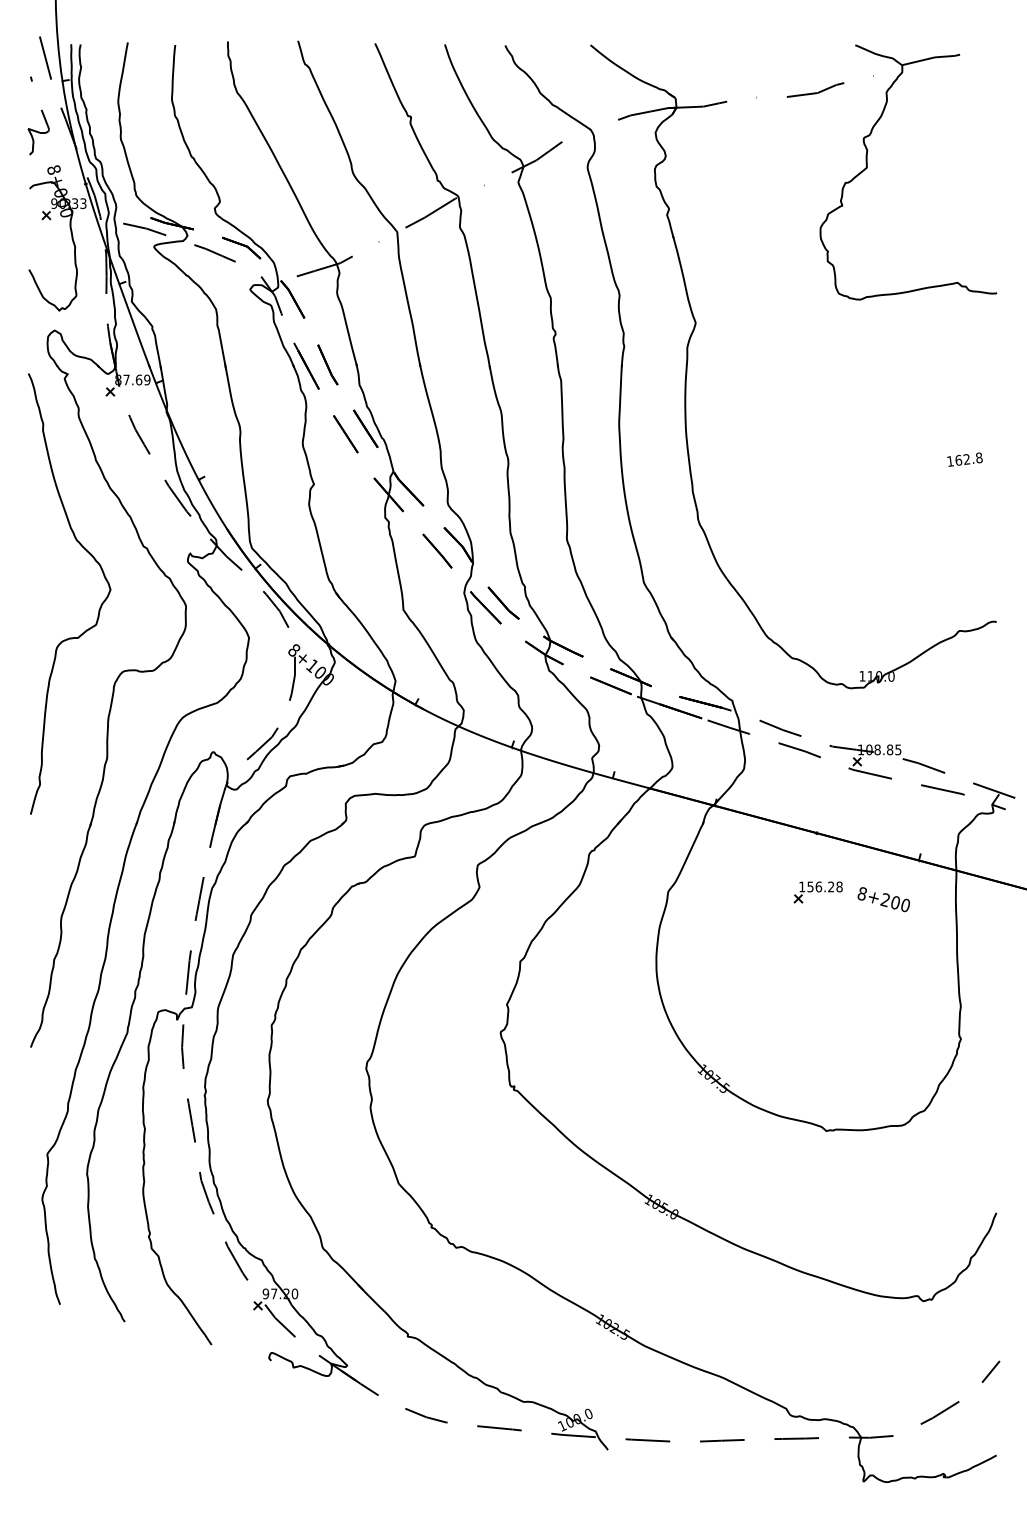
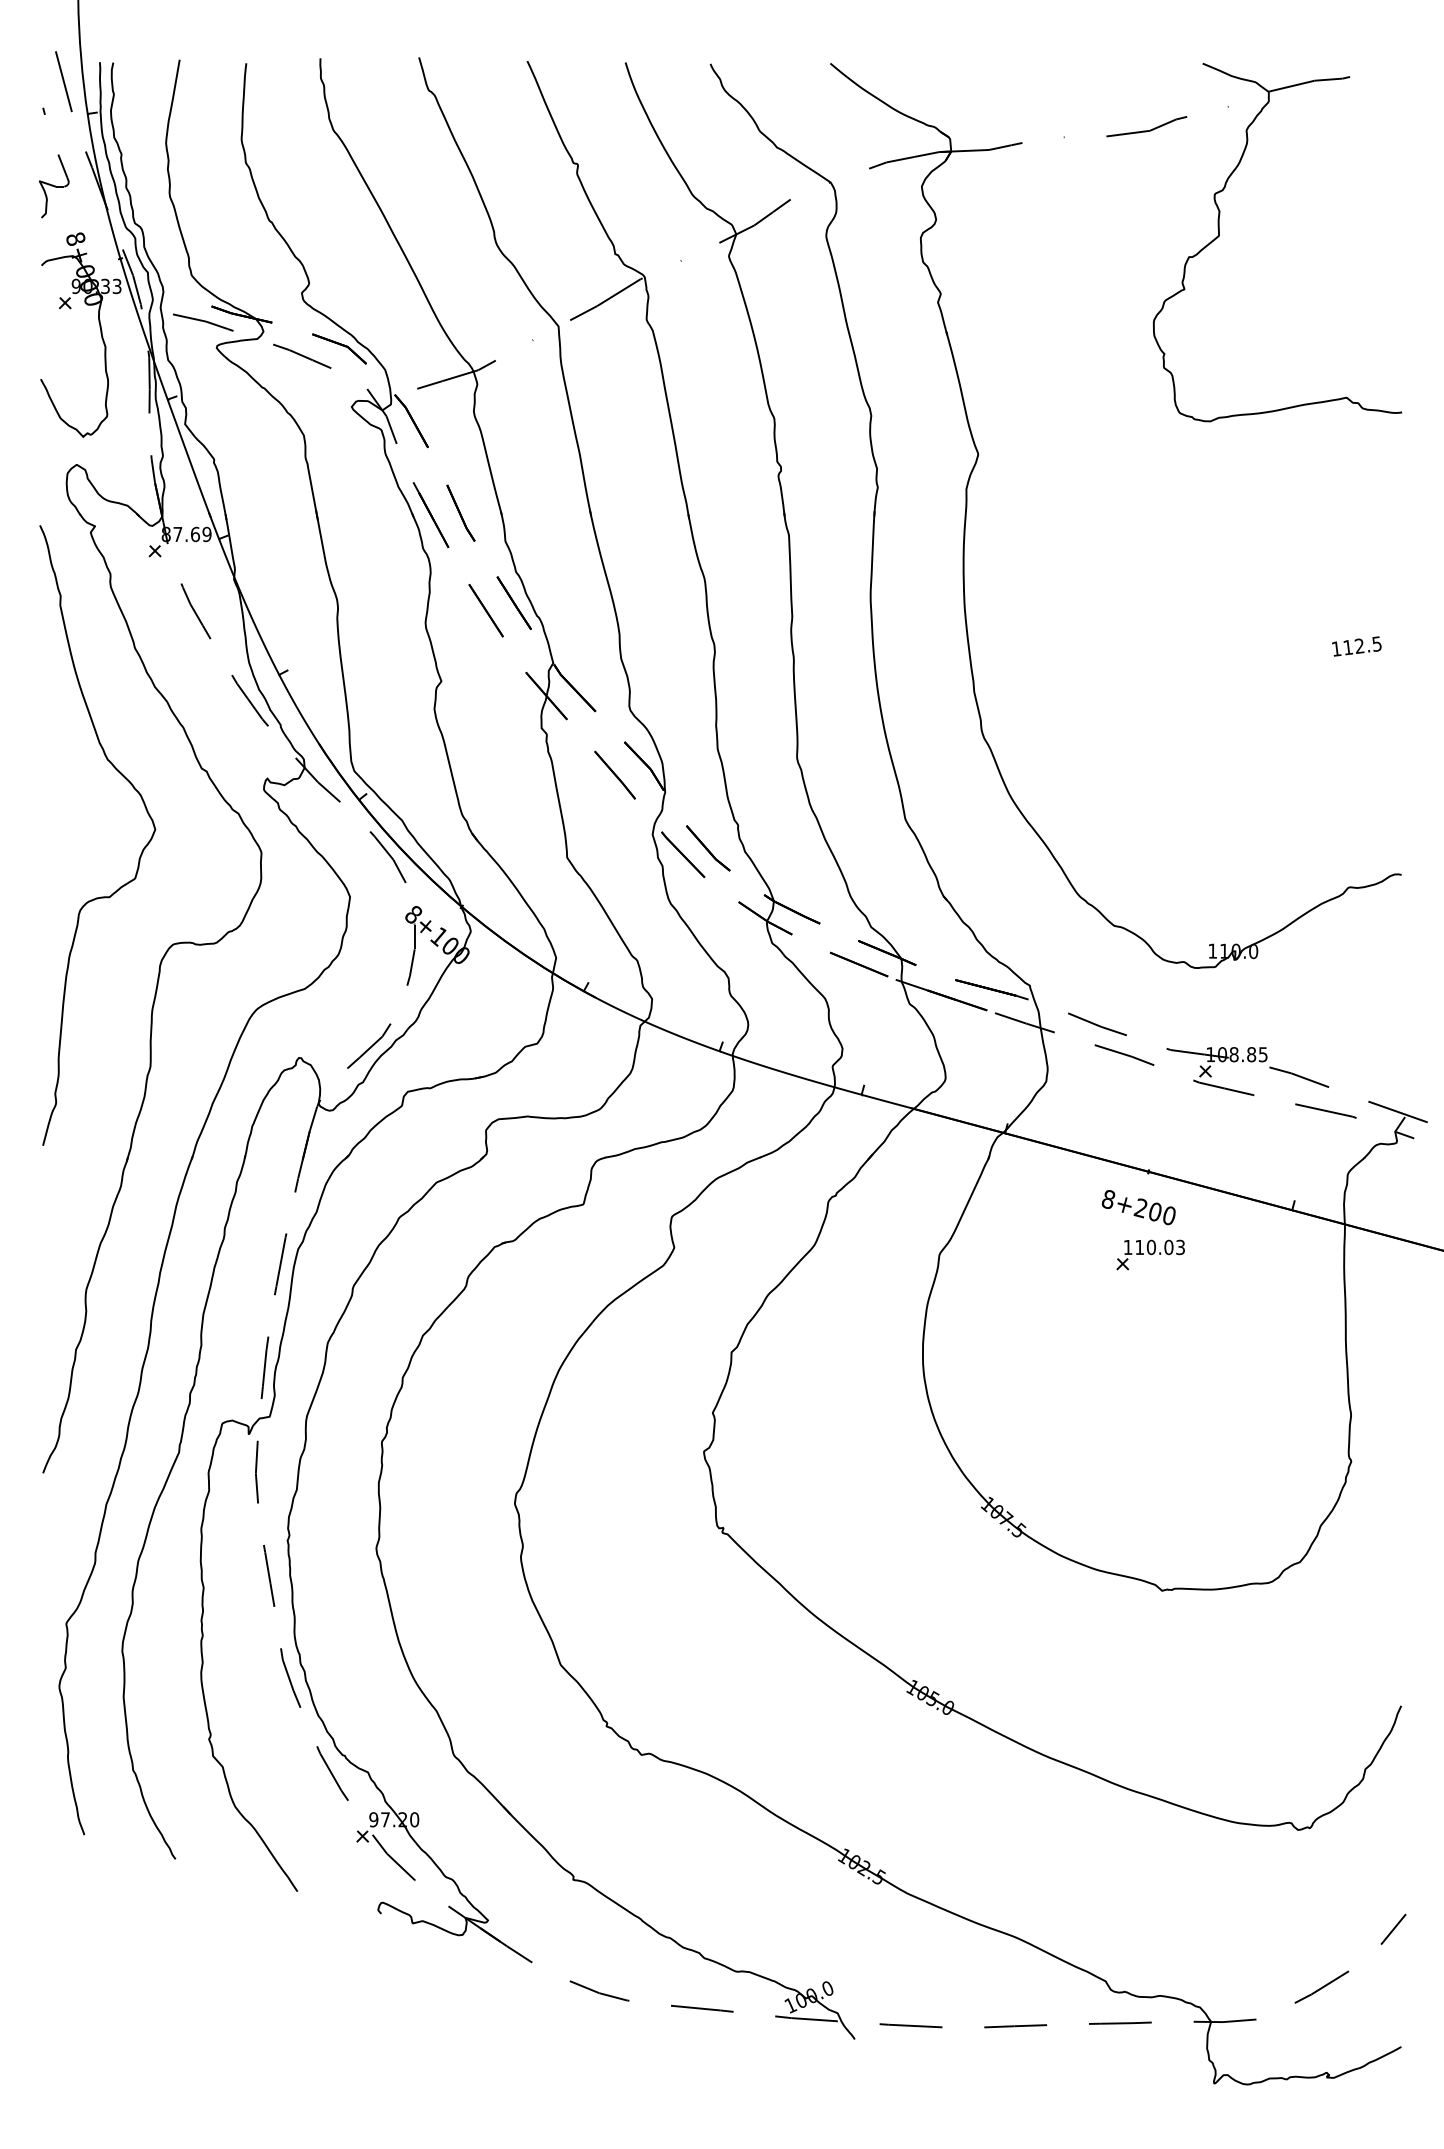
text: (968, 458) -> (1361, 644), 162.8 -> 112.5
text: (824, 886) -> (1159, 1246), 156.28 -> 110.03
text: (883, 899) -> (1138, 1207), moved

